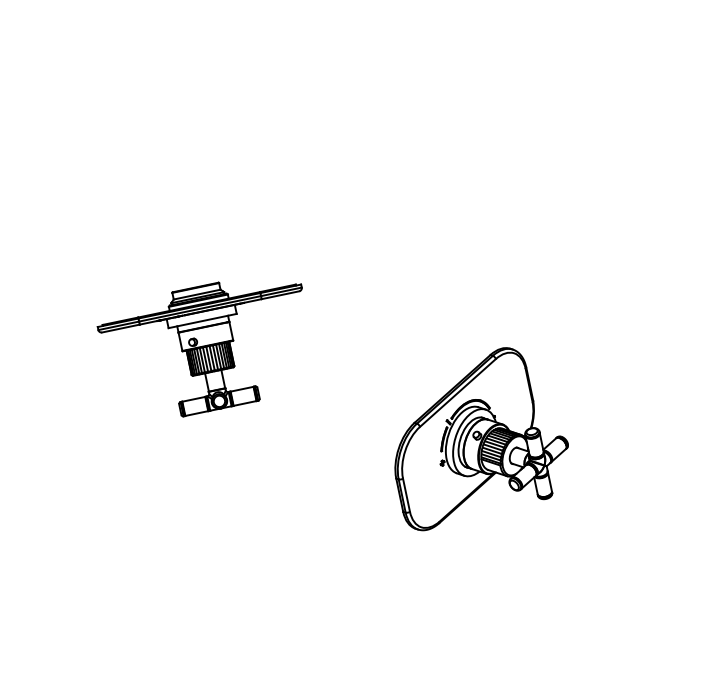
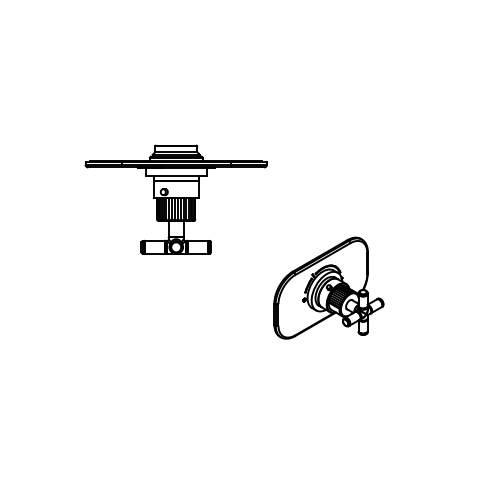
part: (207, 347) -> (175, 199), size x1.4

